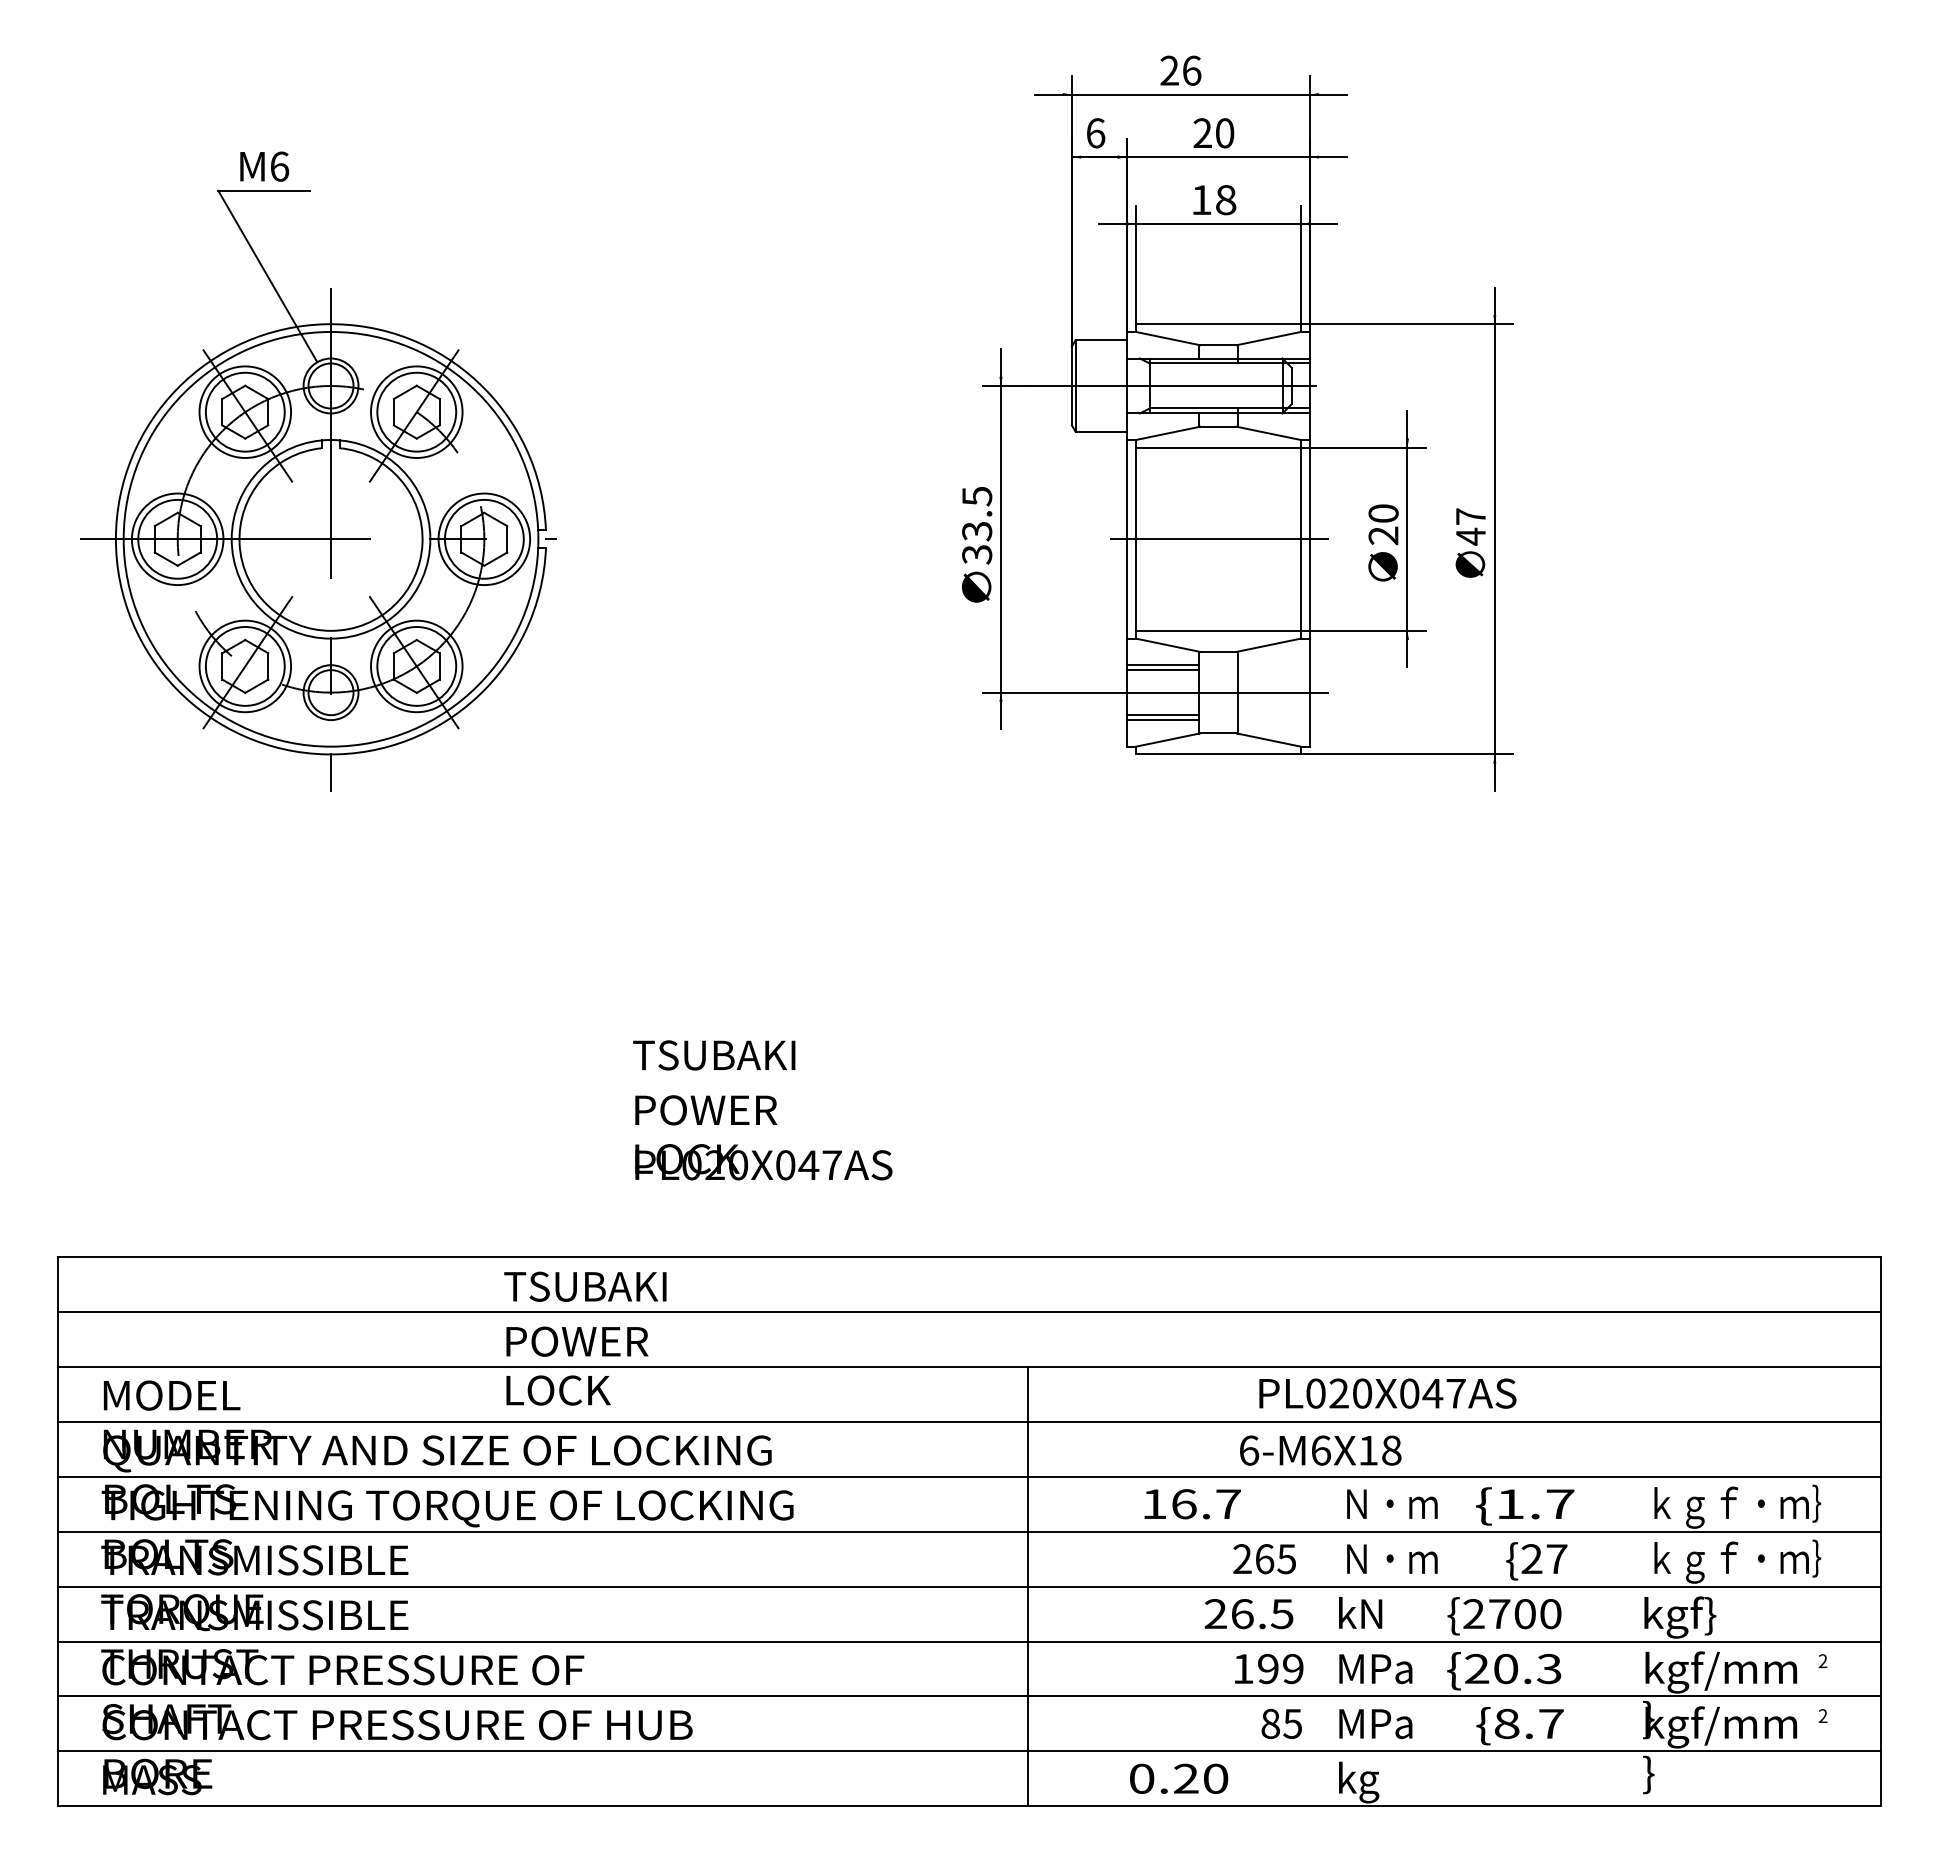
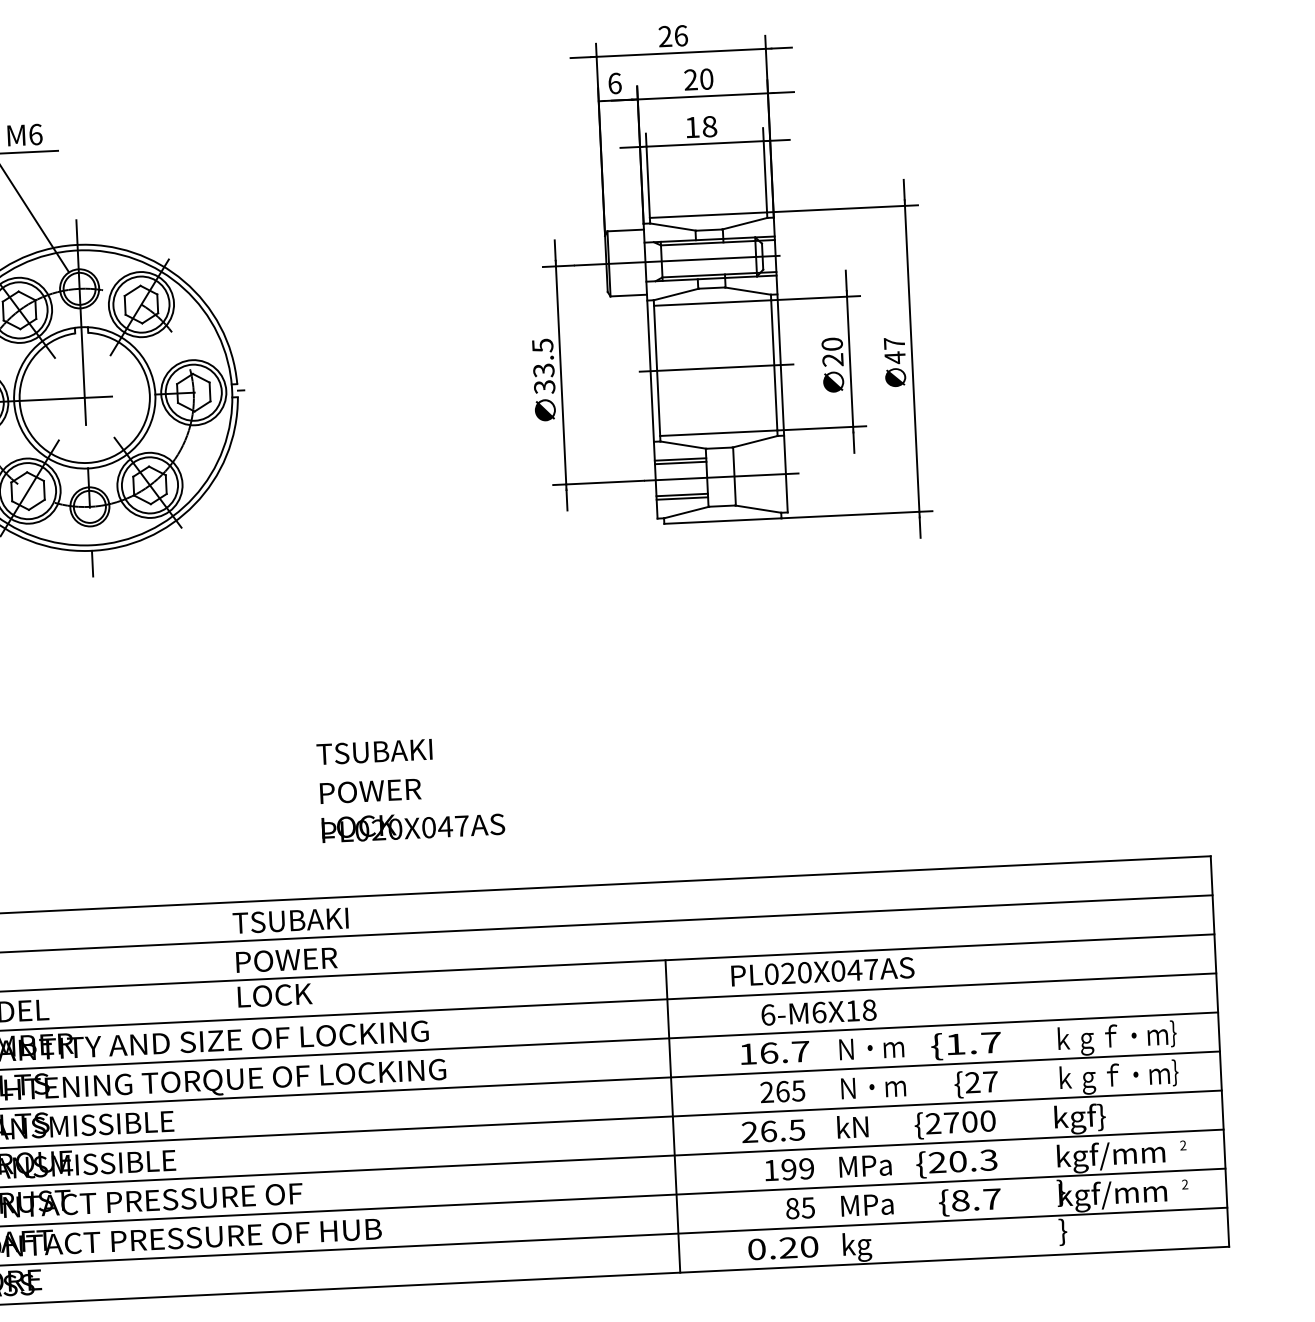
text: (1387, 1393) -> (822, 971), moved
text: (1192, 1504) -> (775, 1053), moved
line: (1027, 1586) -> (672, 1116), moved
text: (1179, 1778) -> (783, 1247), moved

